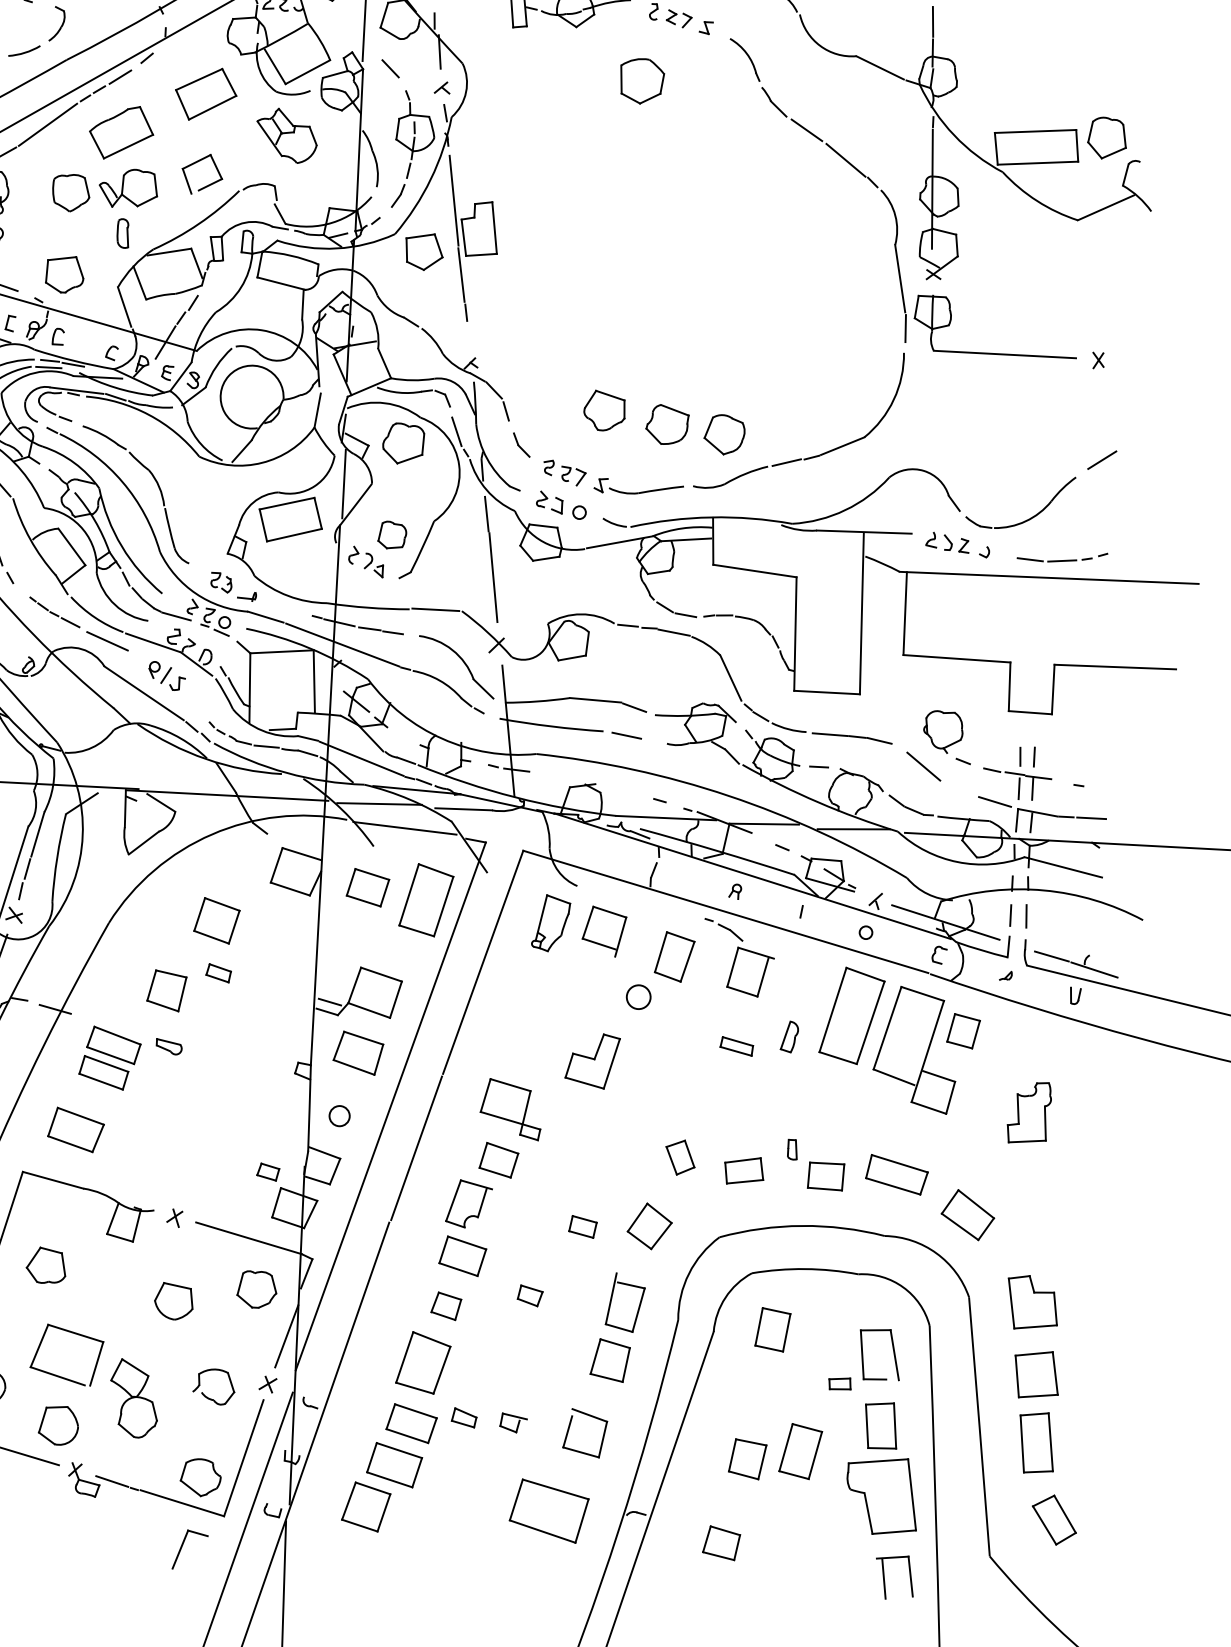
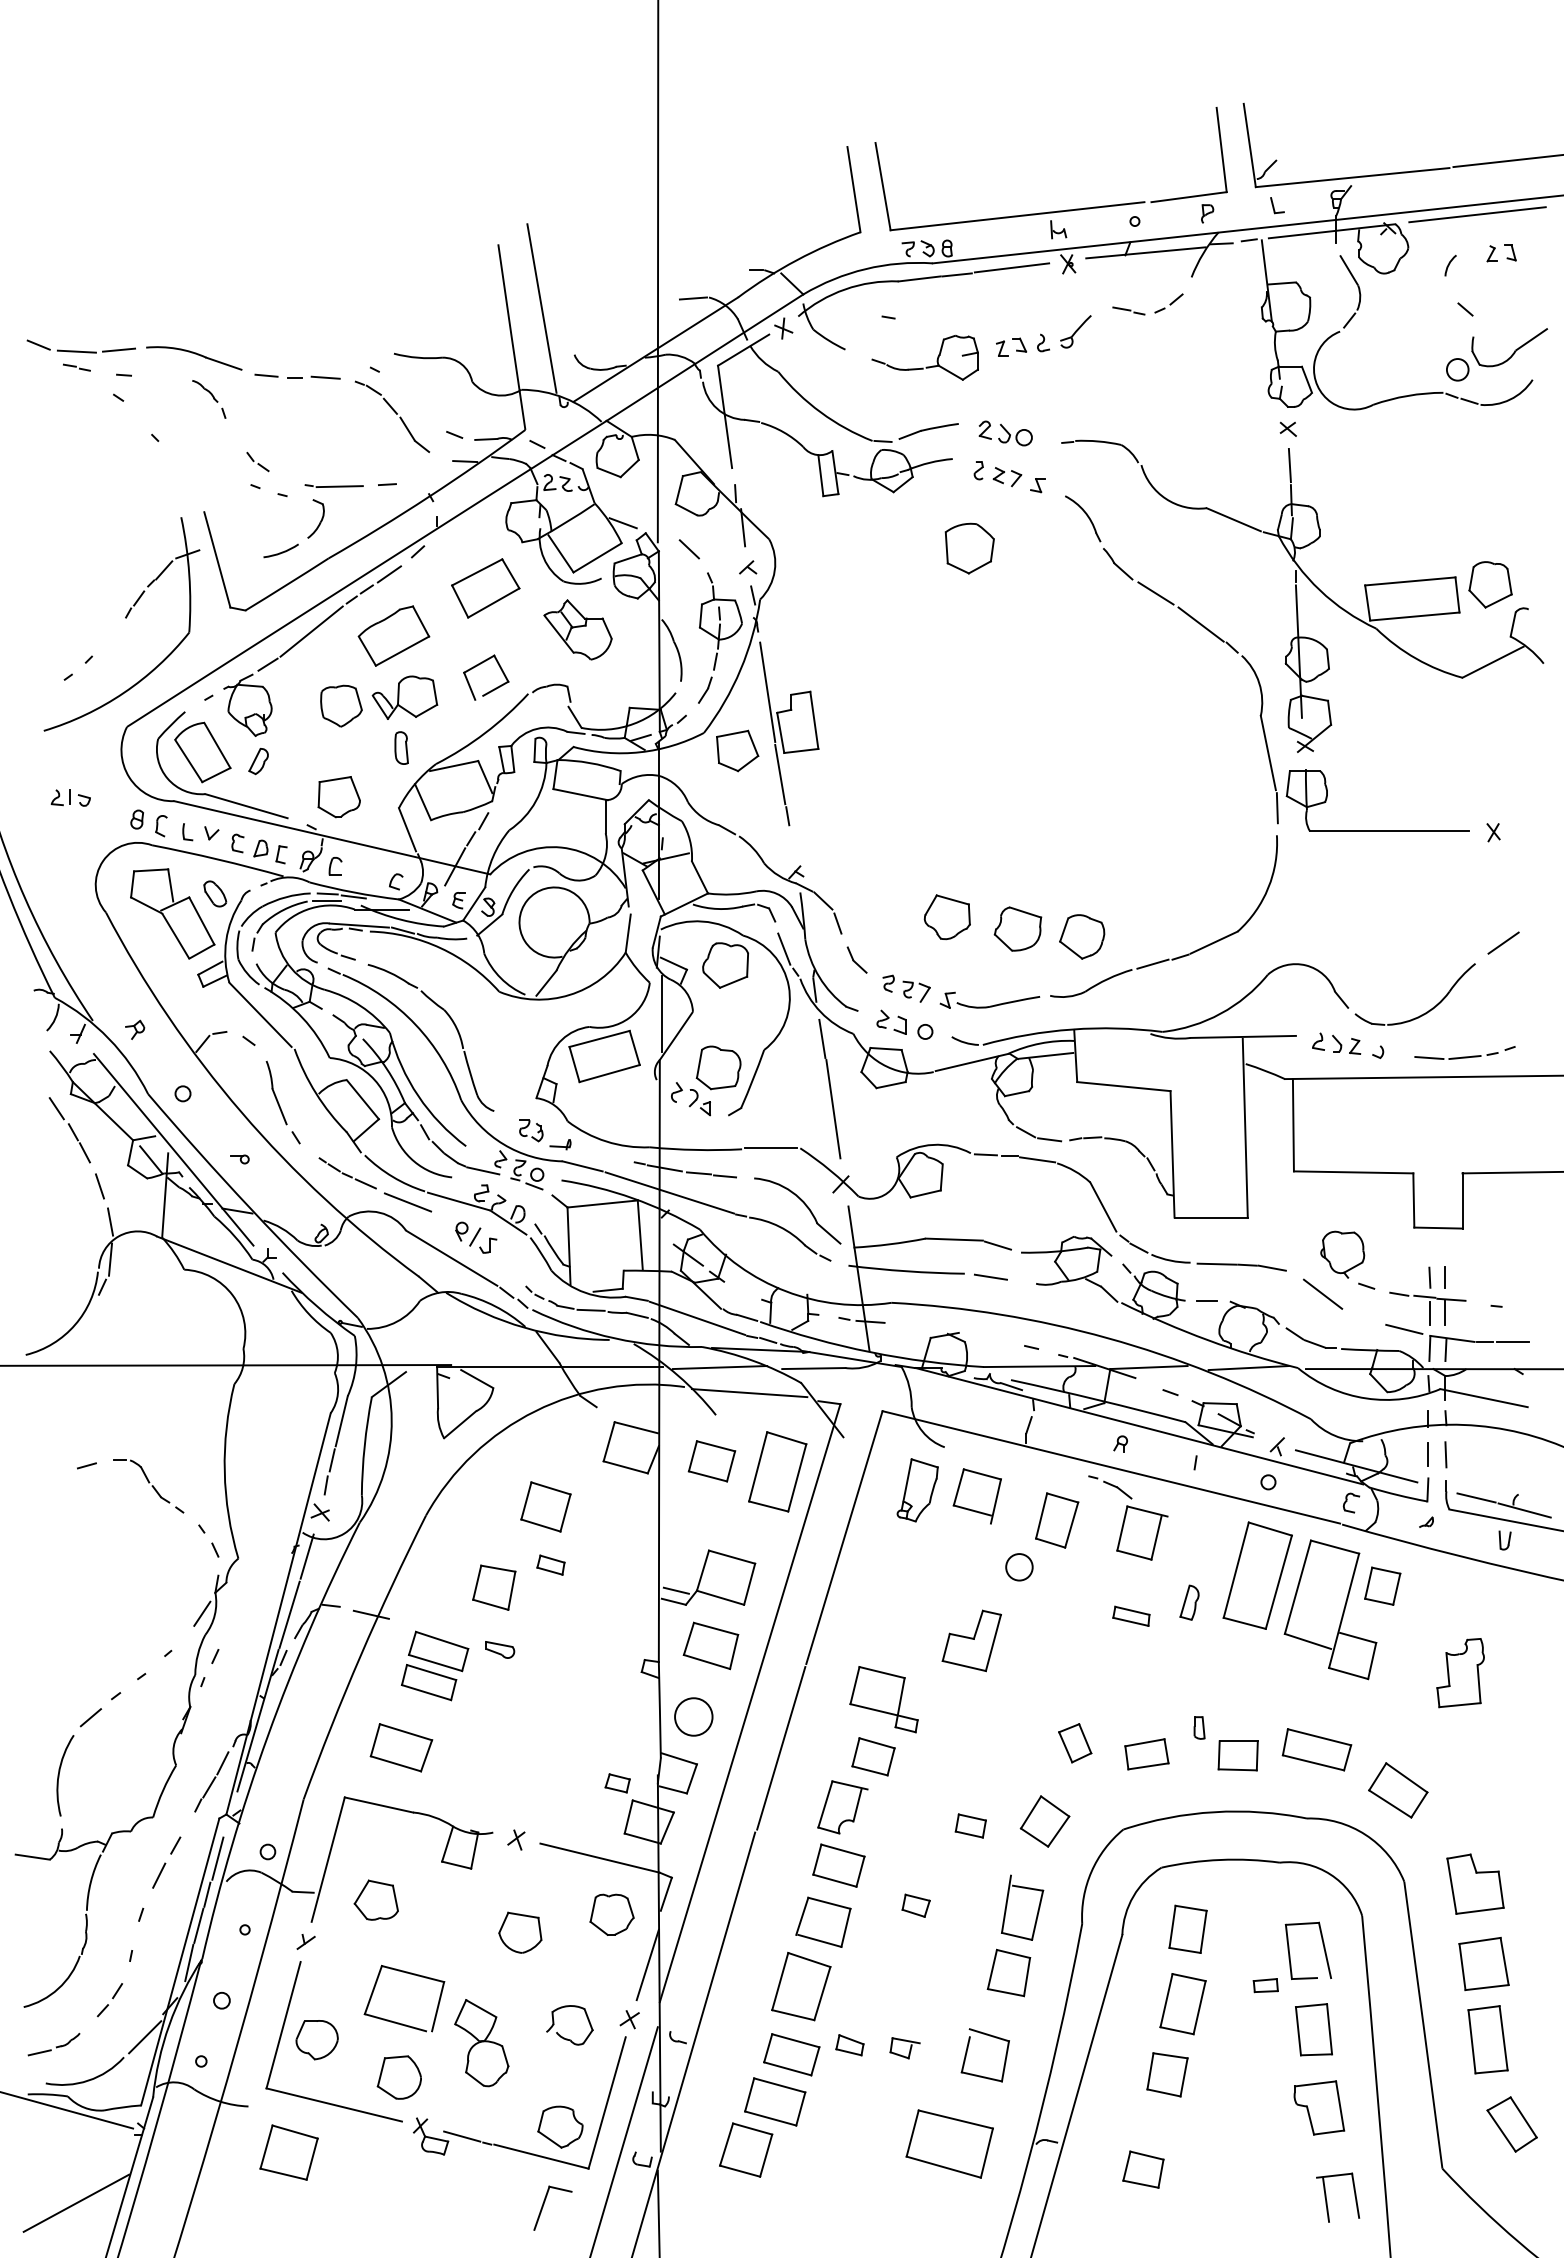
line: (331, 42) -> (622, 523), added
part: (392, 534) -> (718, 1067), size x1.43
circle: (339, 1115) -> (693, 1716), size x1.67
part: (446, 1305) -> (823, 1921), size x1.67
part: (800, 1451) -> (1182, 2004), moved
part: (882, 1495) -> (1319, 2107), size x0.62

